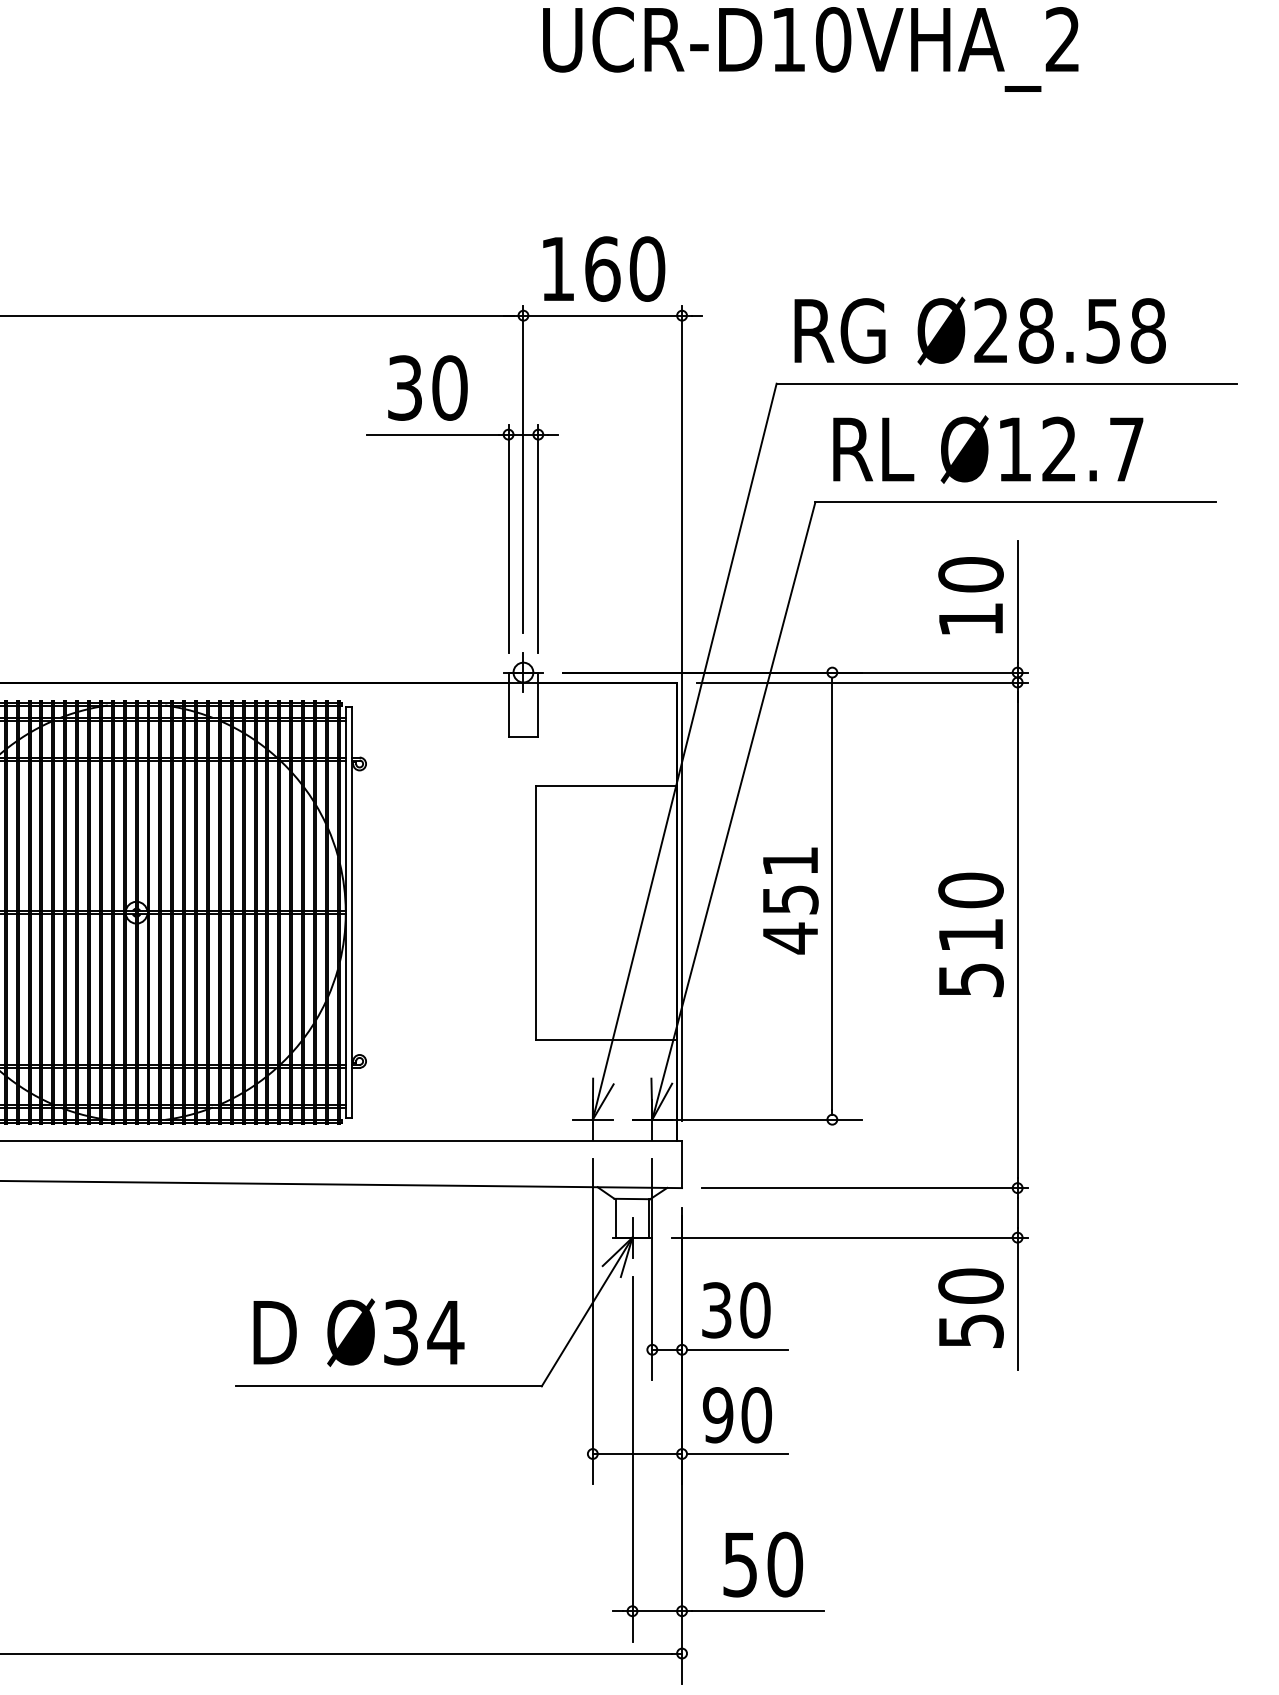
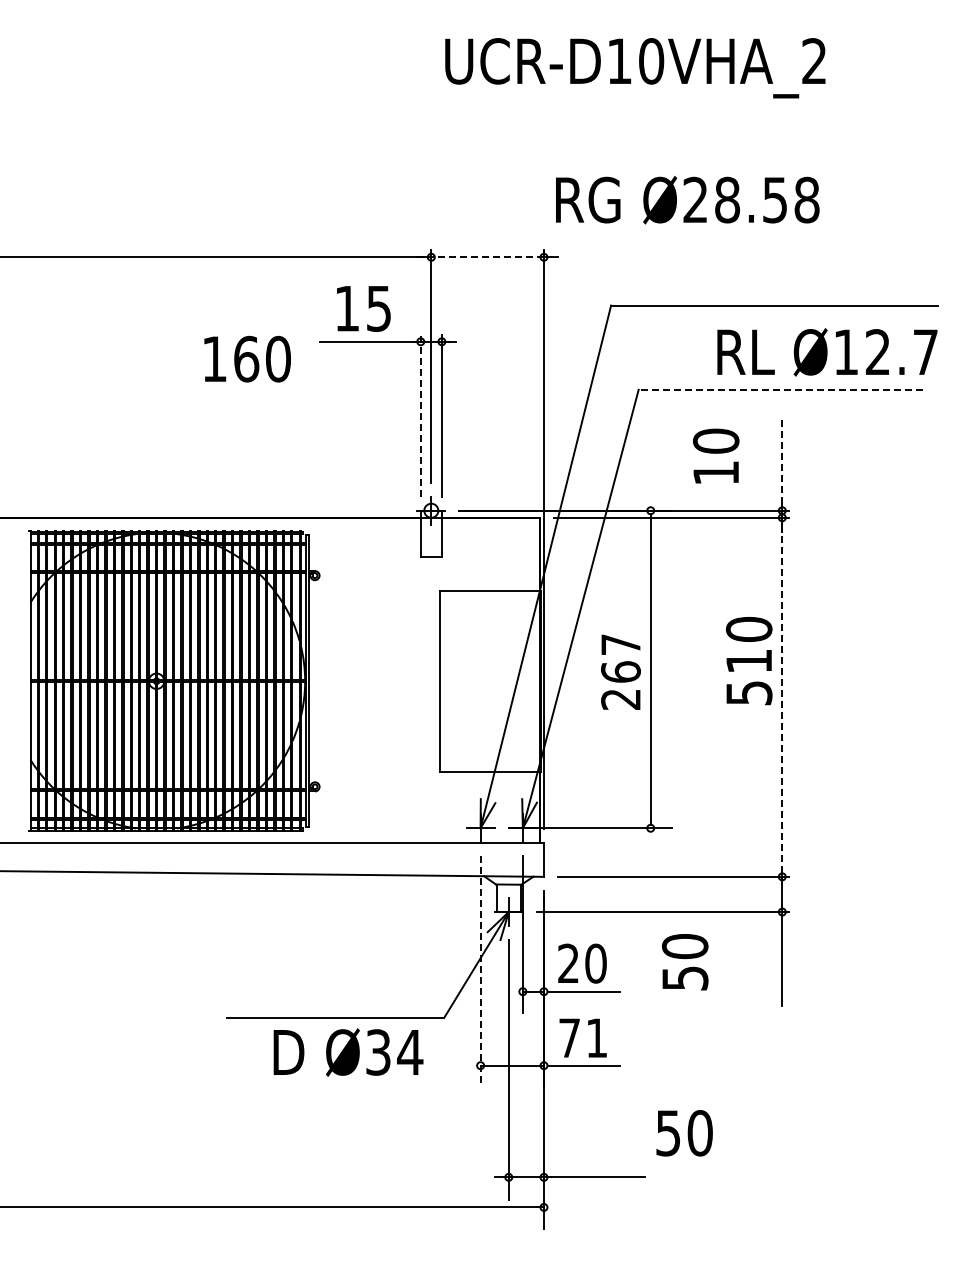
text: (603, 268) -> (247, 358), moved
line: (602, 315) -> (487, 257), solid -> dashed
text: (979, 331) -> (687, 200), moved
text: (427, 387) -> (363, 308), 30 -> 15
text: (988, 449) -> (827, 352), moved
line: (1015, 501) -> (780, 389), solid -> dashed
line: (508, 538) -> (420, 415), solid -> dashed
text: (971, 594) -> (716, 455), moved
line: (1017, 601) -> (782, 460), solid -> dashed
text: (791, 900) -> (621, 672), 451 -> 267
text: (971, 935) -> (749, 661), moved
line: (1017, 935) -> (782, 697), solid -> dashed
text: (971, 1308) -> (685, 962), moved
text: (716, 1310) -> (568, 963), 30 -> 20
line: (592, 1322) -> (480, 972), solid -> dashed
text: (358, 1332) -> (348, 1052), moved
text: (736, 1415) -> (582, 1038), 90 -> 71
text: (763, 1564) -> (684, 1133), moved

